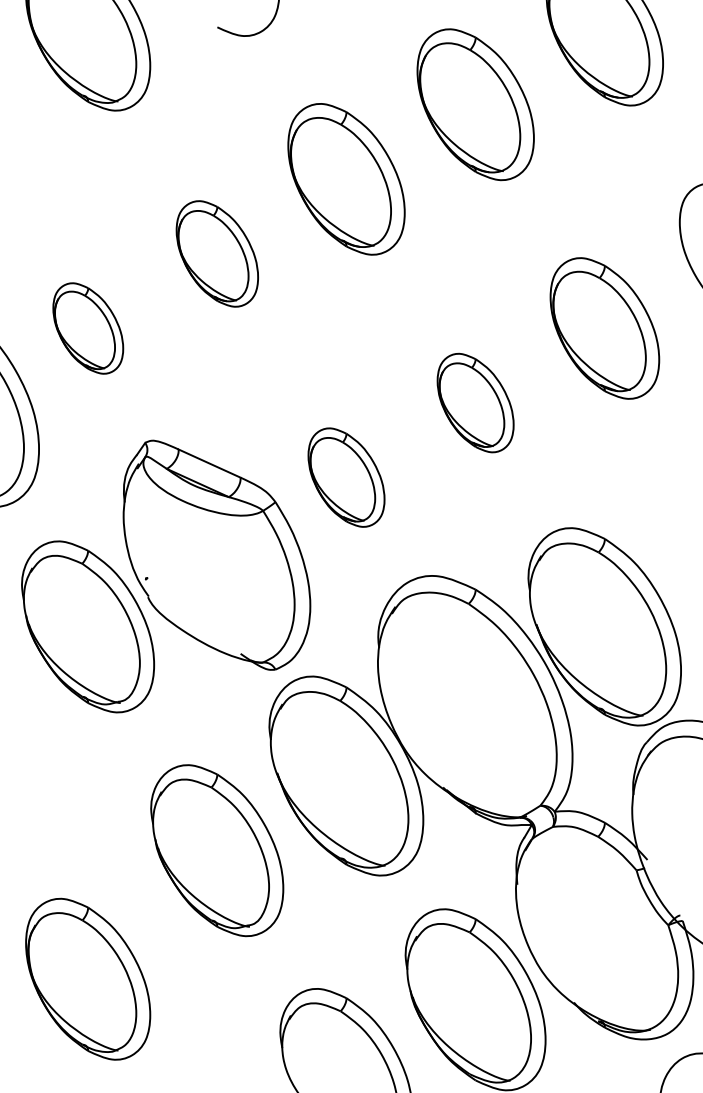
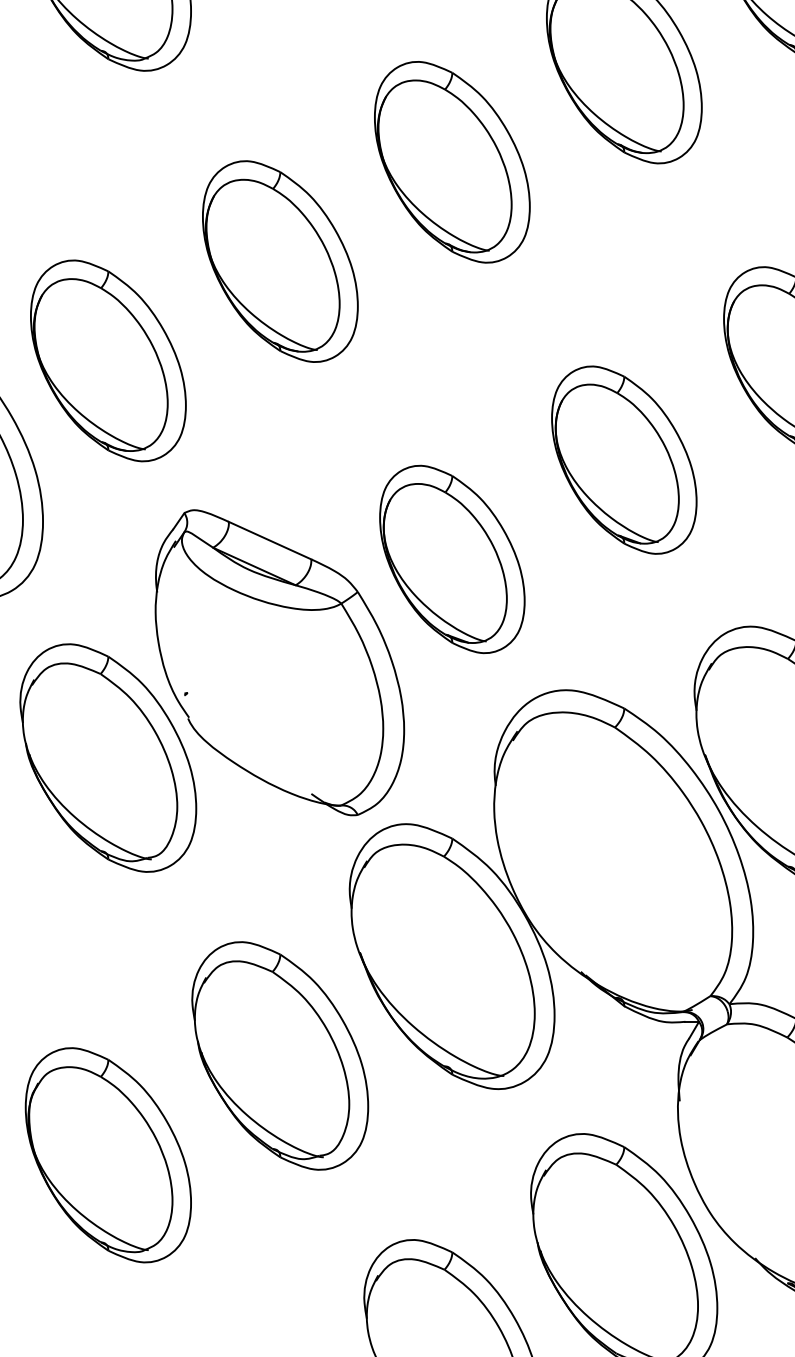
part: (217, 253) -> (280, 261), size x1.43
part: (88, 328) -> (108, 360), size x1.67
part: (475, 402) -> (624, 459), size x1.43
part: (346, 477) -> (452, 559), size x1.43
part: (88, 978) -> (108, 1154), moved

